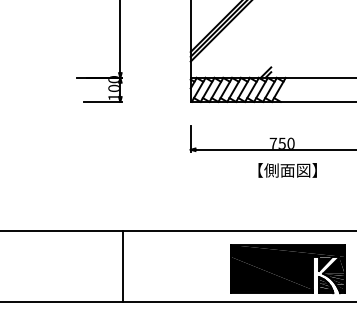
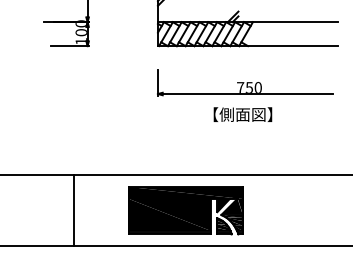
text: (287, 170) -> (242, 114), moved
line: (123, 266) -> (73, 210), moved
part: (287, 269) -> (185, 210), moved

